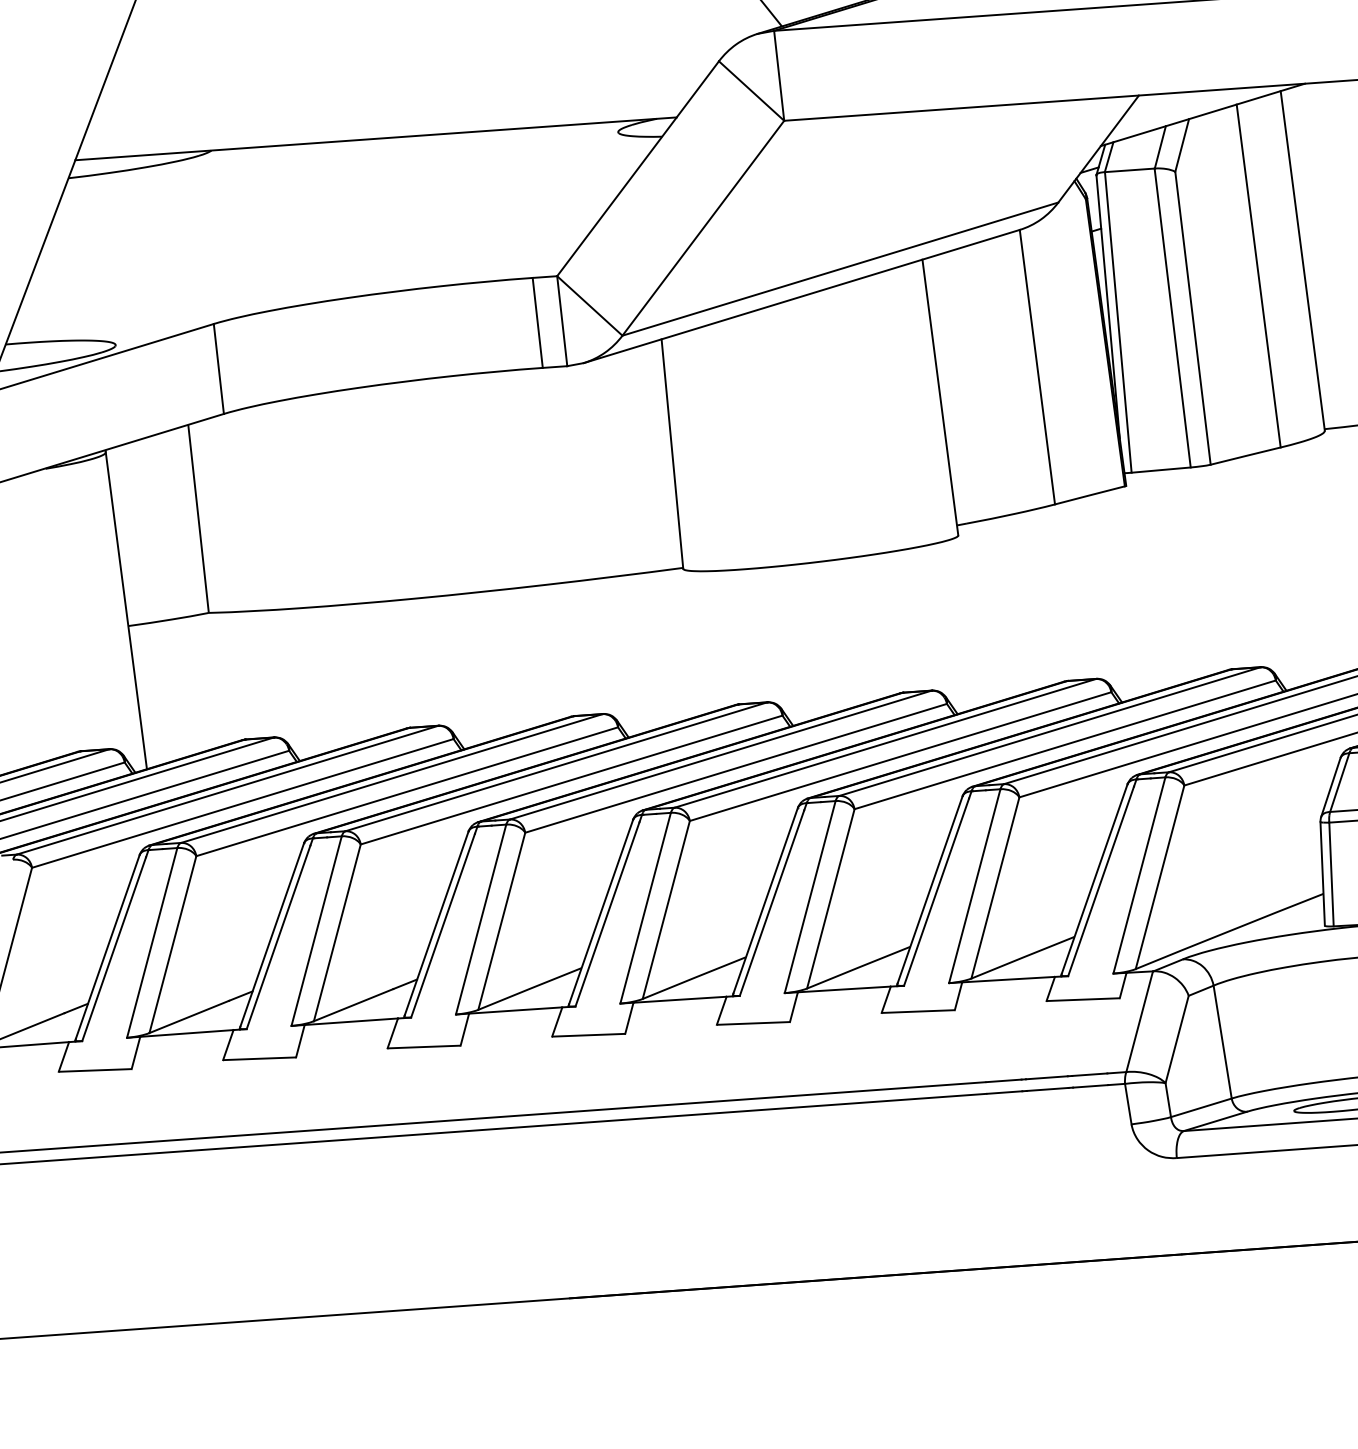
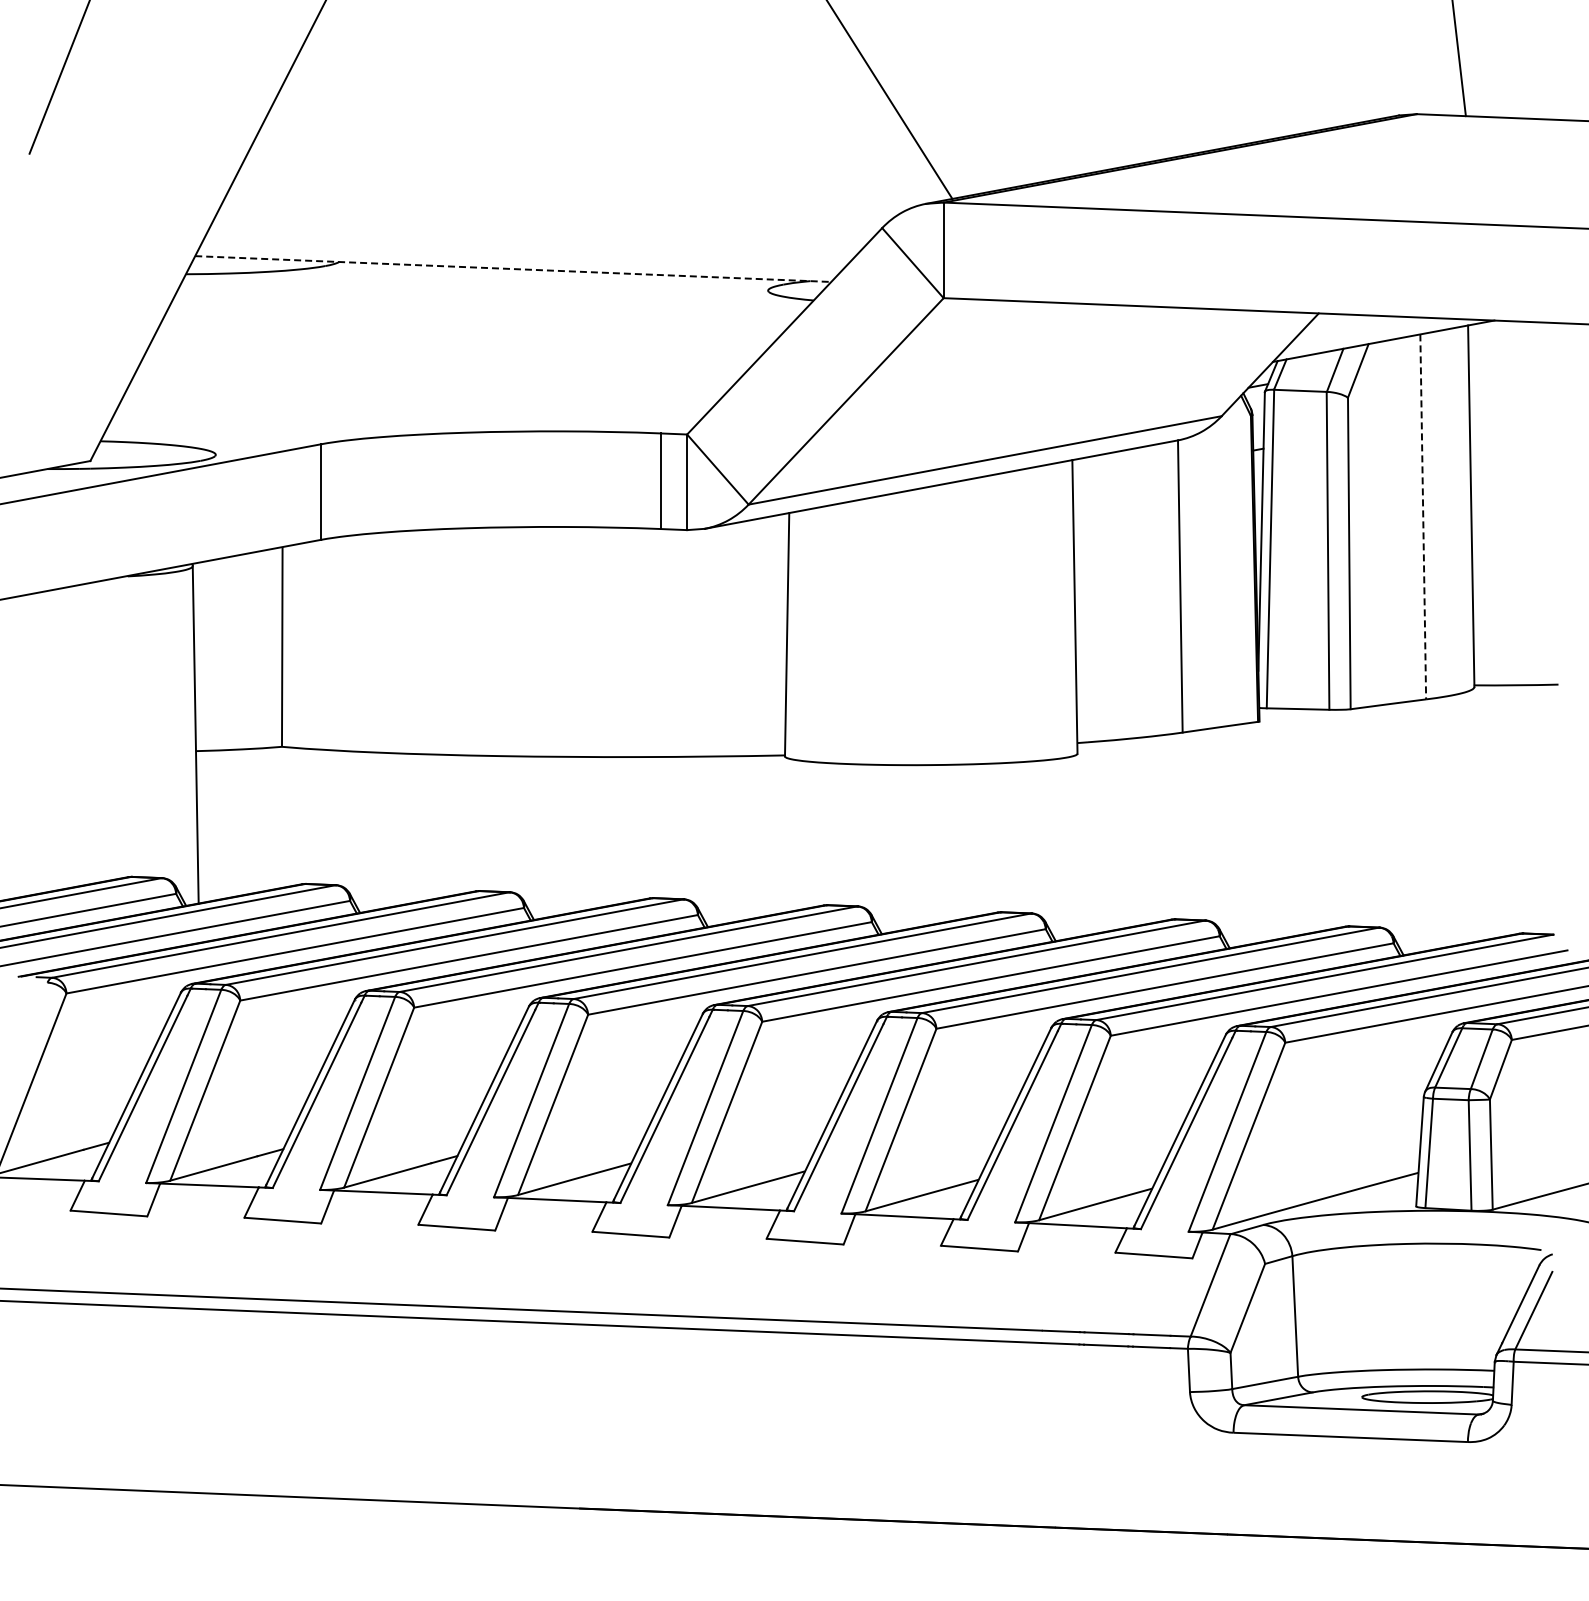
line: (376, 139) -> (513, 269), solid -> dashed
line: (1258, 275) -> (1423, 516), solid -> dashed

